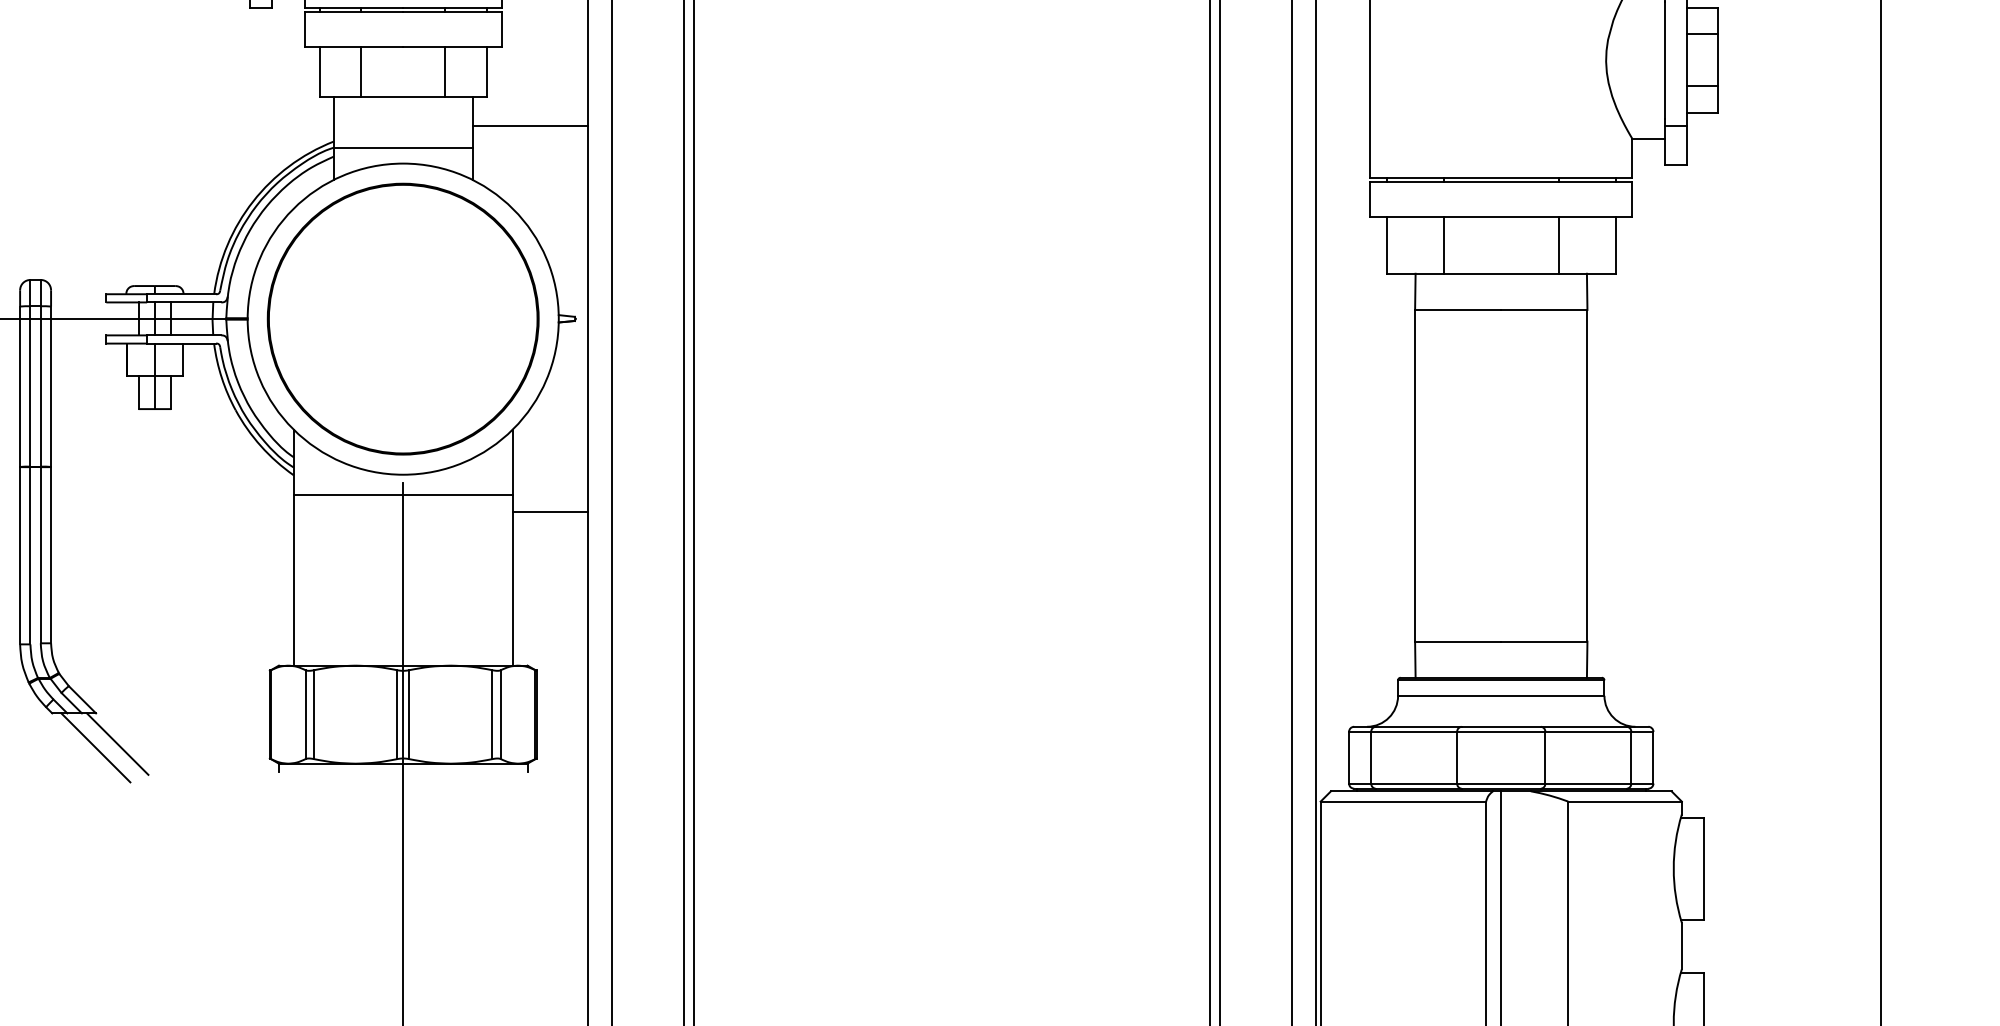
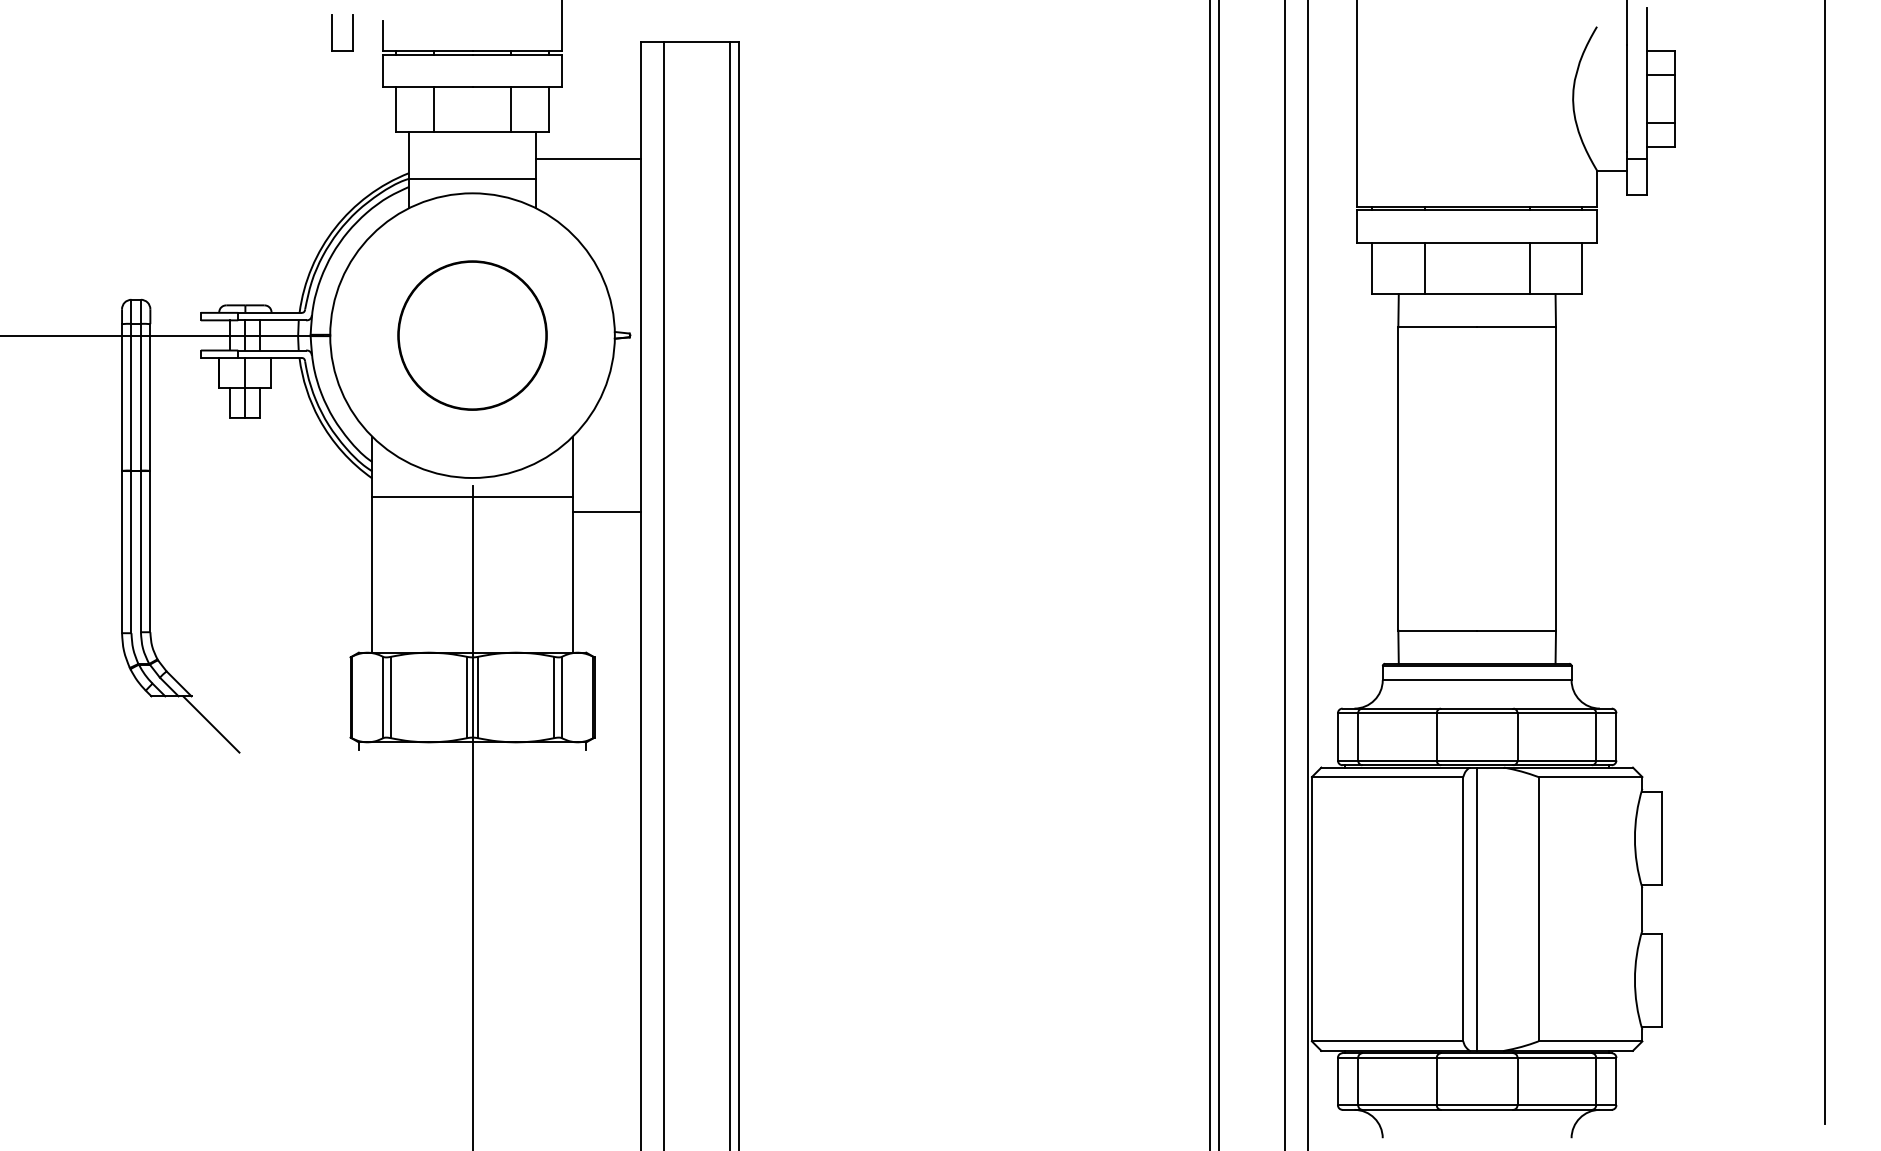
part: (403, 318) -> (472, 335), size x0.6
line: (94, 747) -> (190, 727), removed

